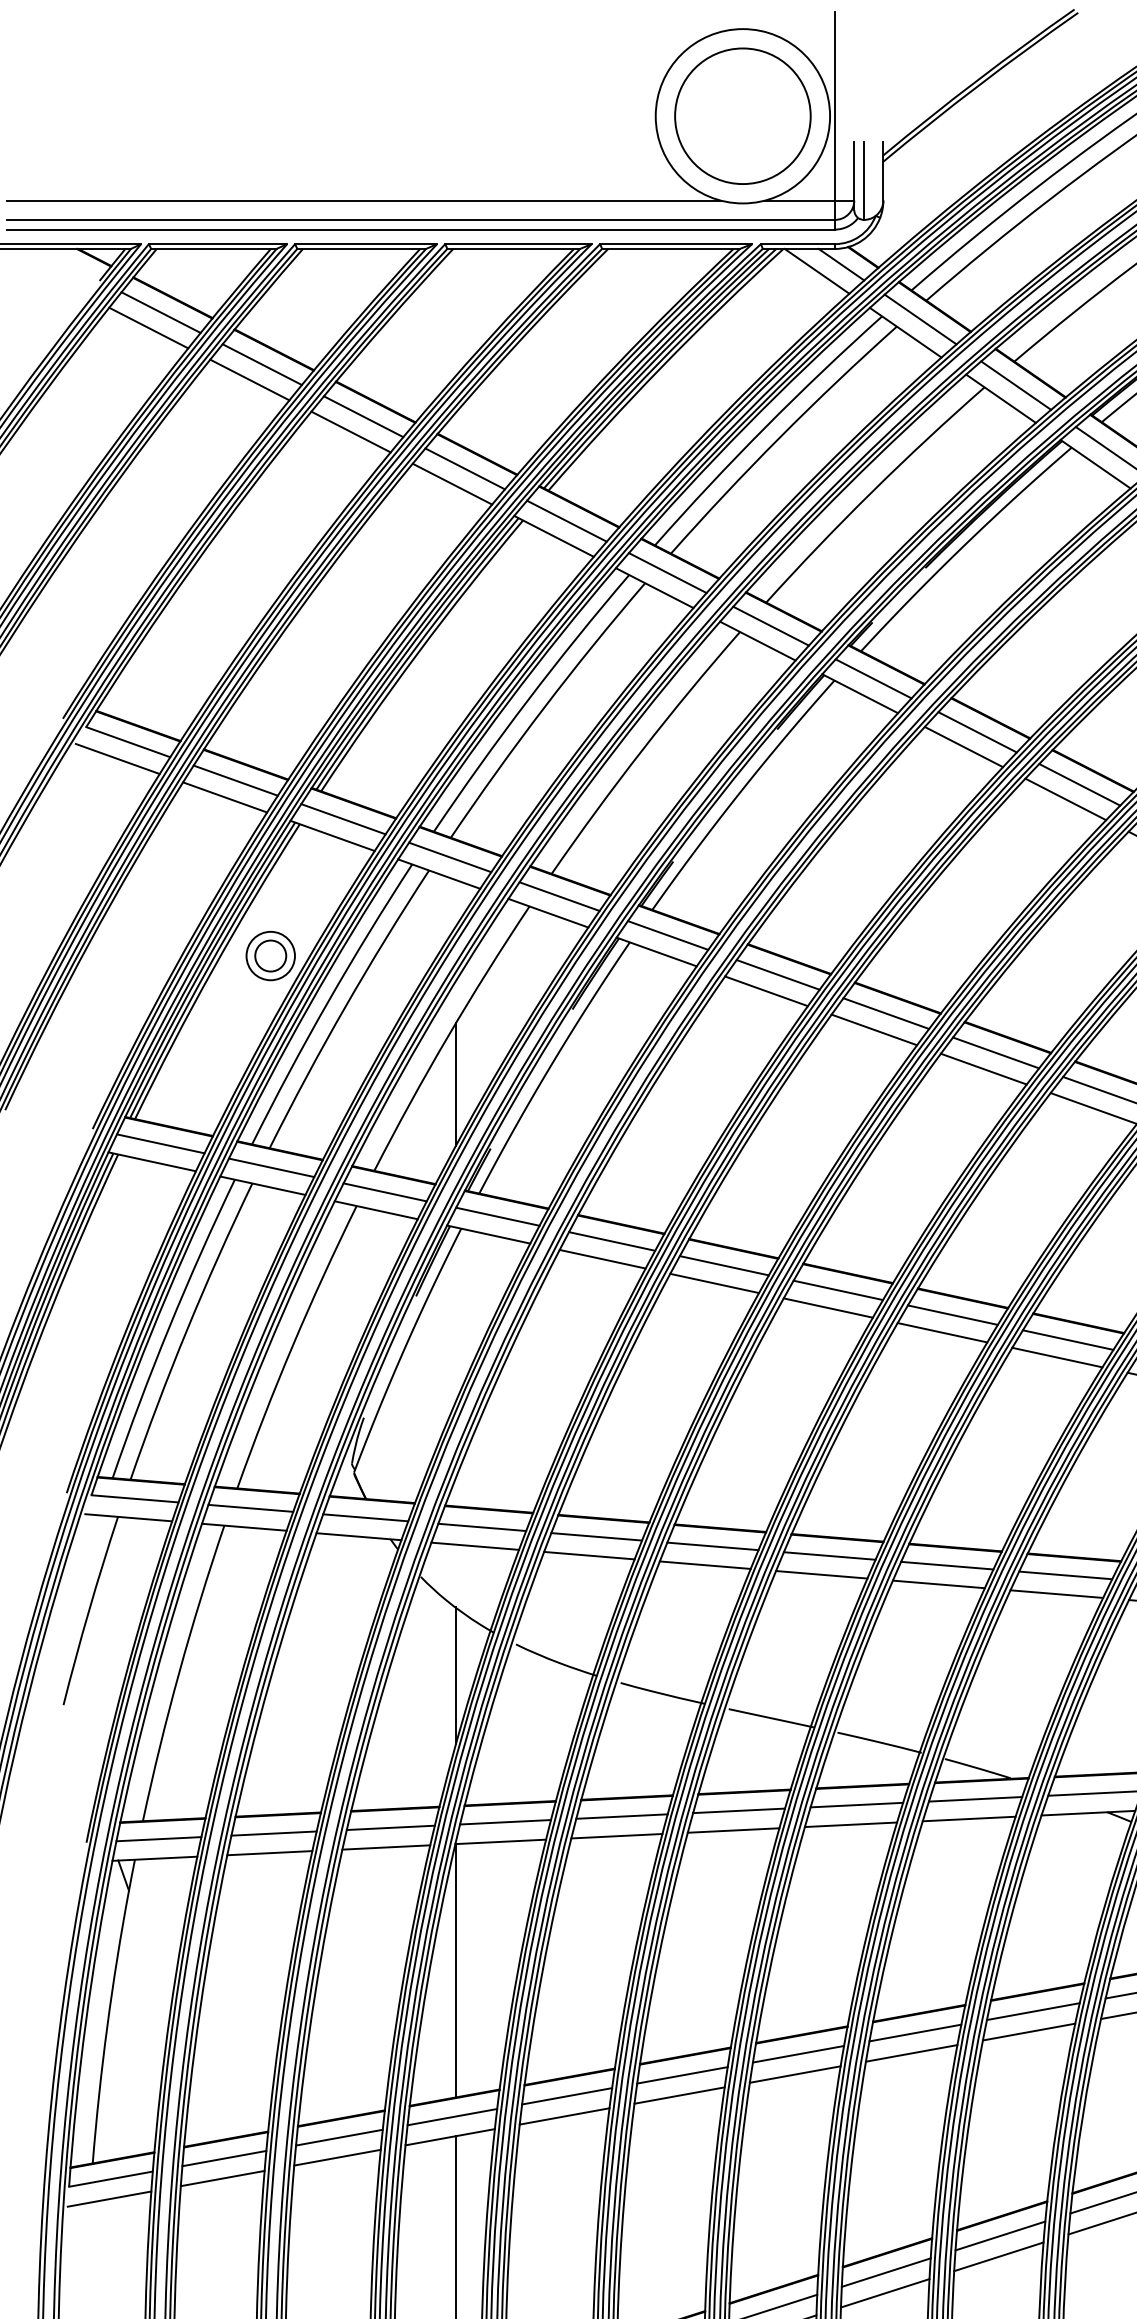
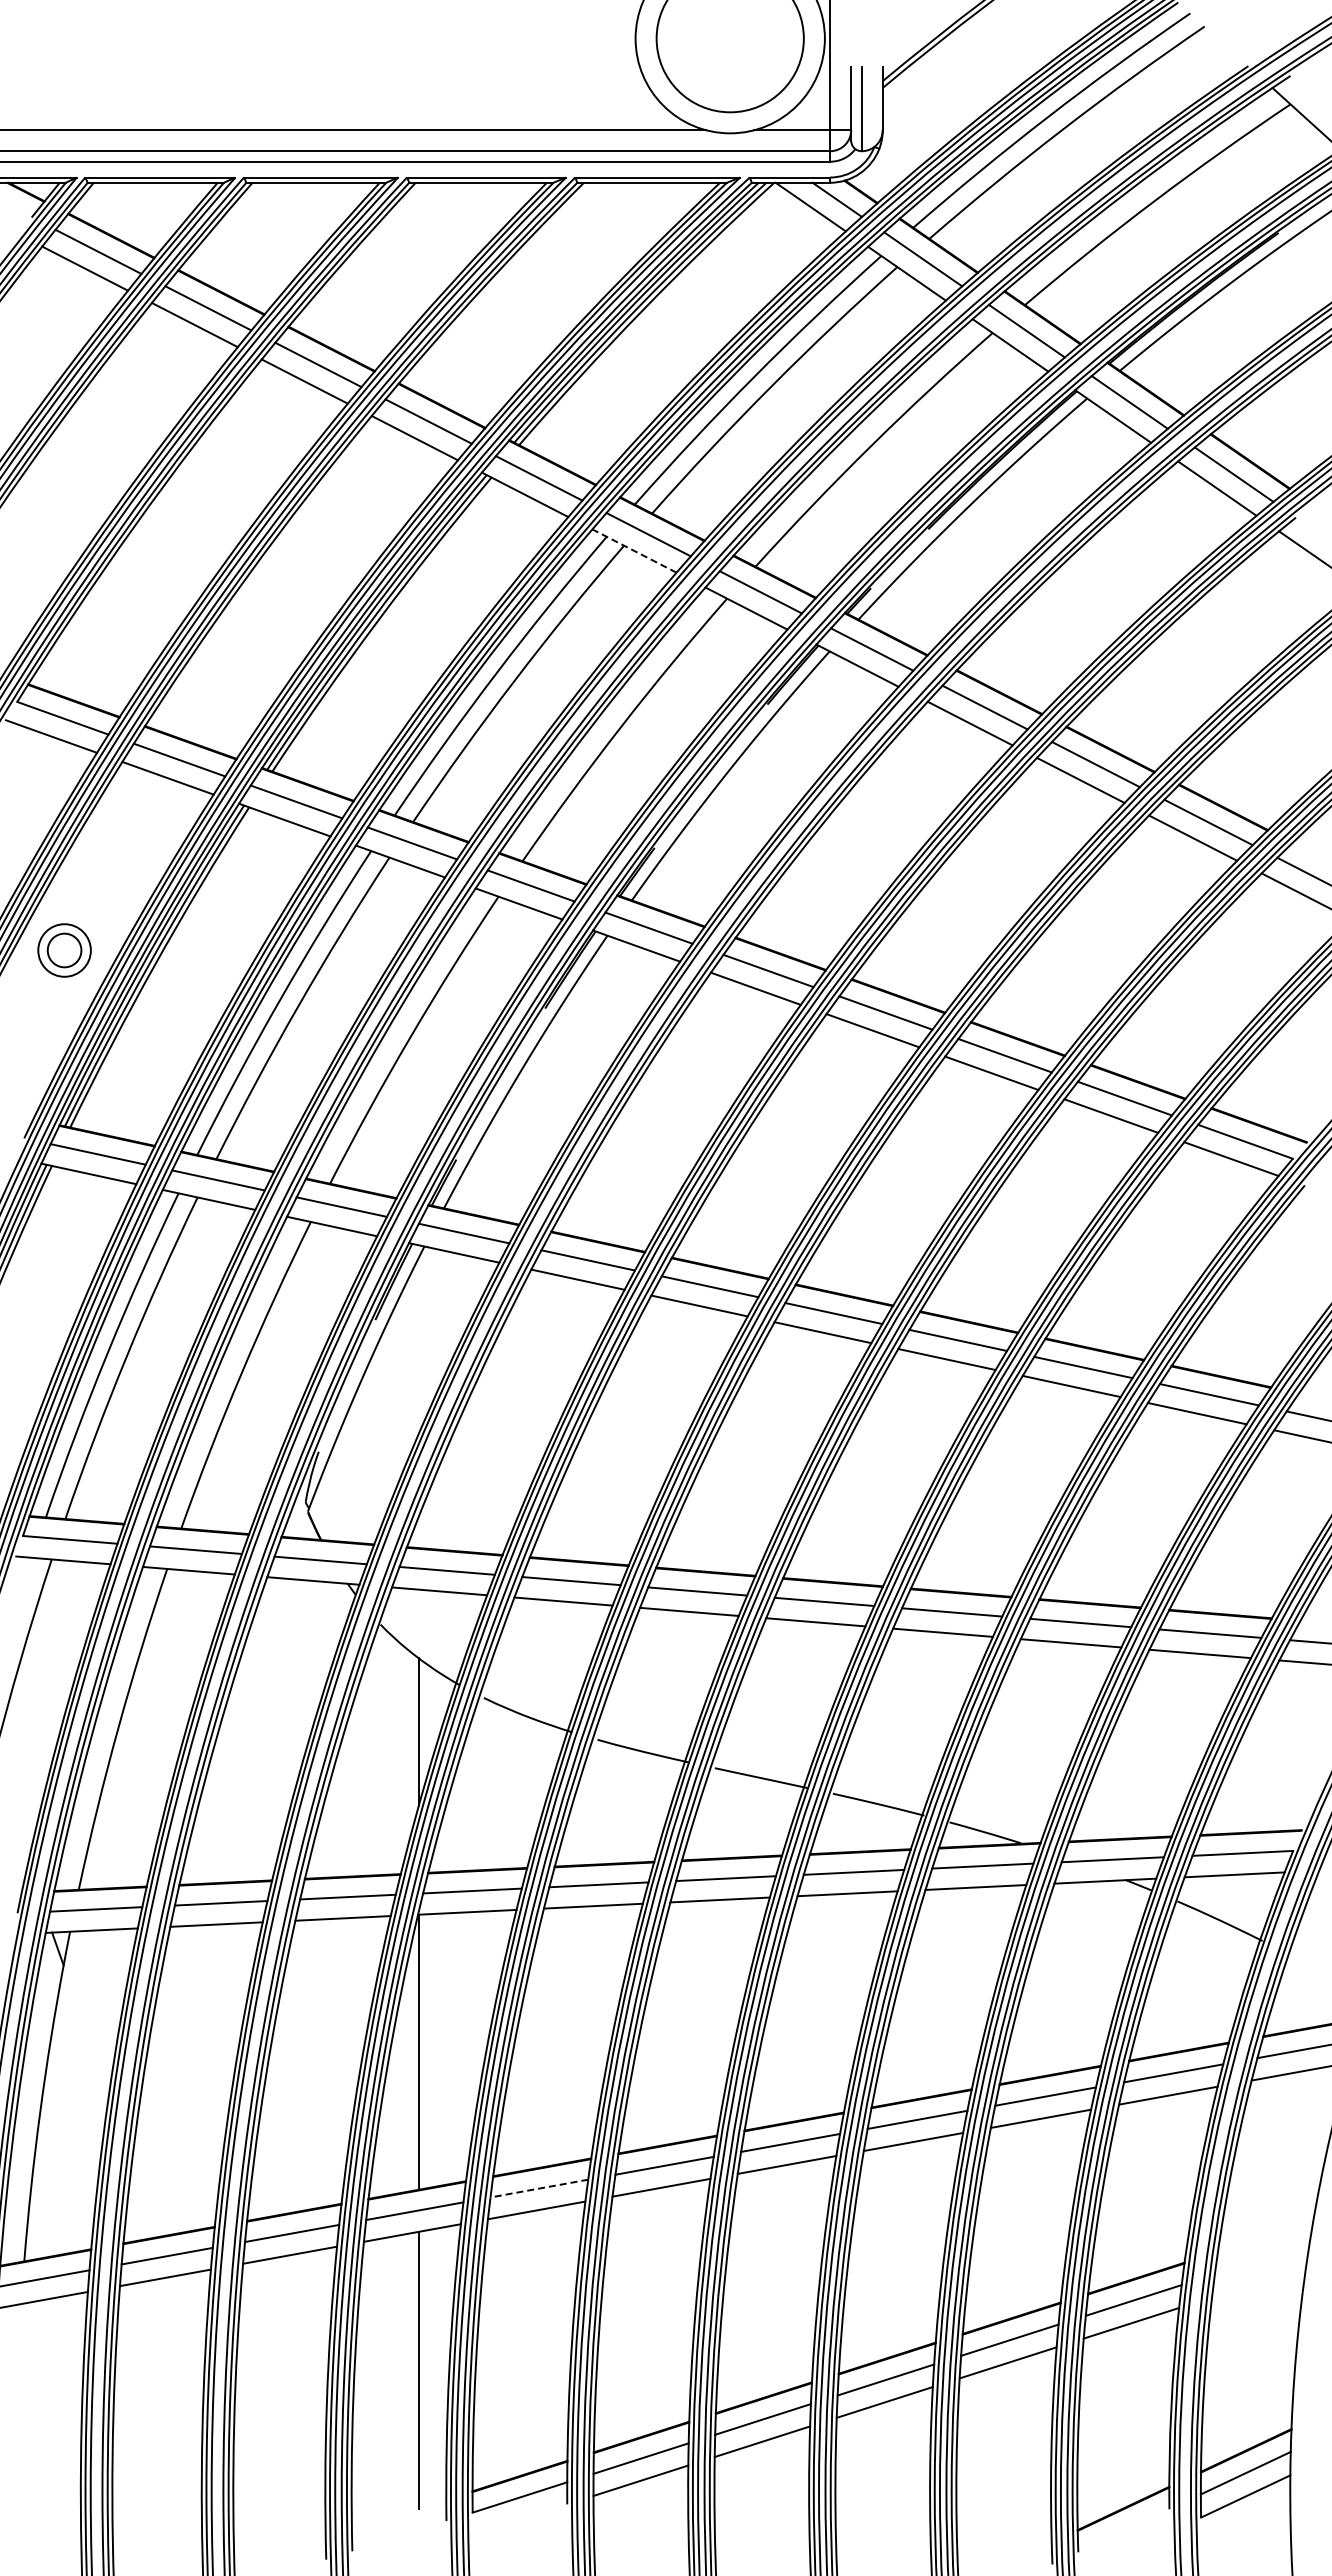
line: (654, 587) -> (634, 550), solid -> dashed
part: (270, 956) -> (64, 950), moved
line: (455, 1084) -> (418, 1089), removed
line: (567, 2096) -> (539, 2188), solid -> dashed

